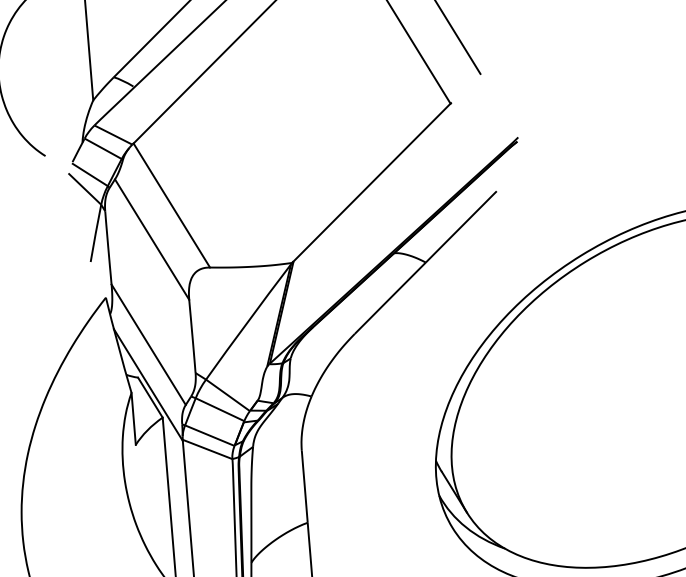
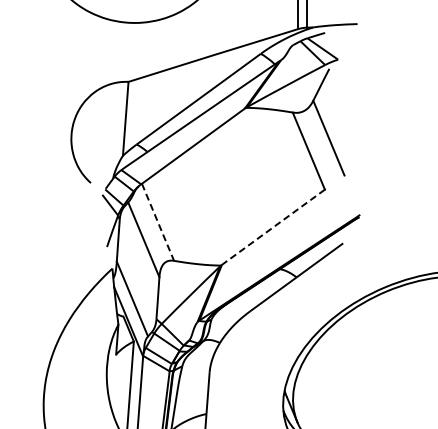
line: (372, 182) -> (273, 227), solid -> dashed
line: (172, 205) -> (158, 222), solid -> dashed

